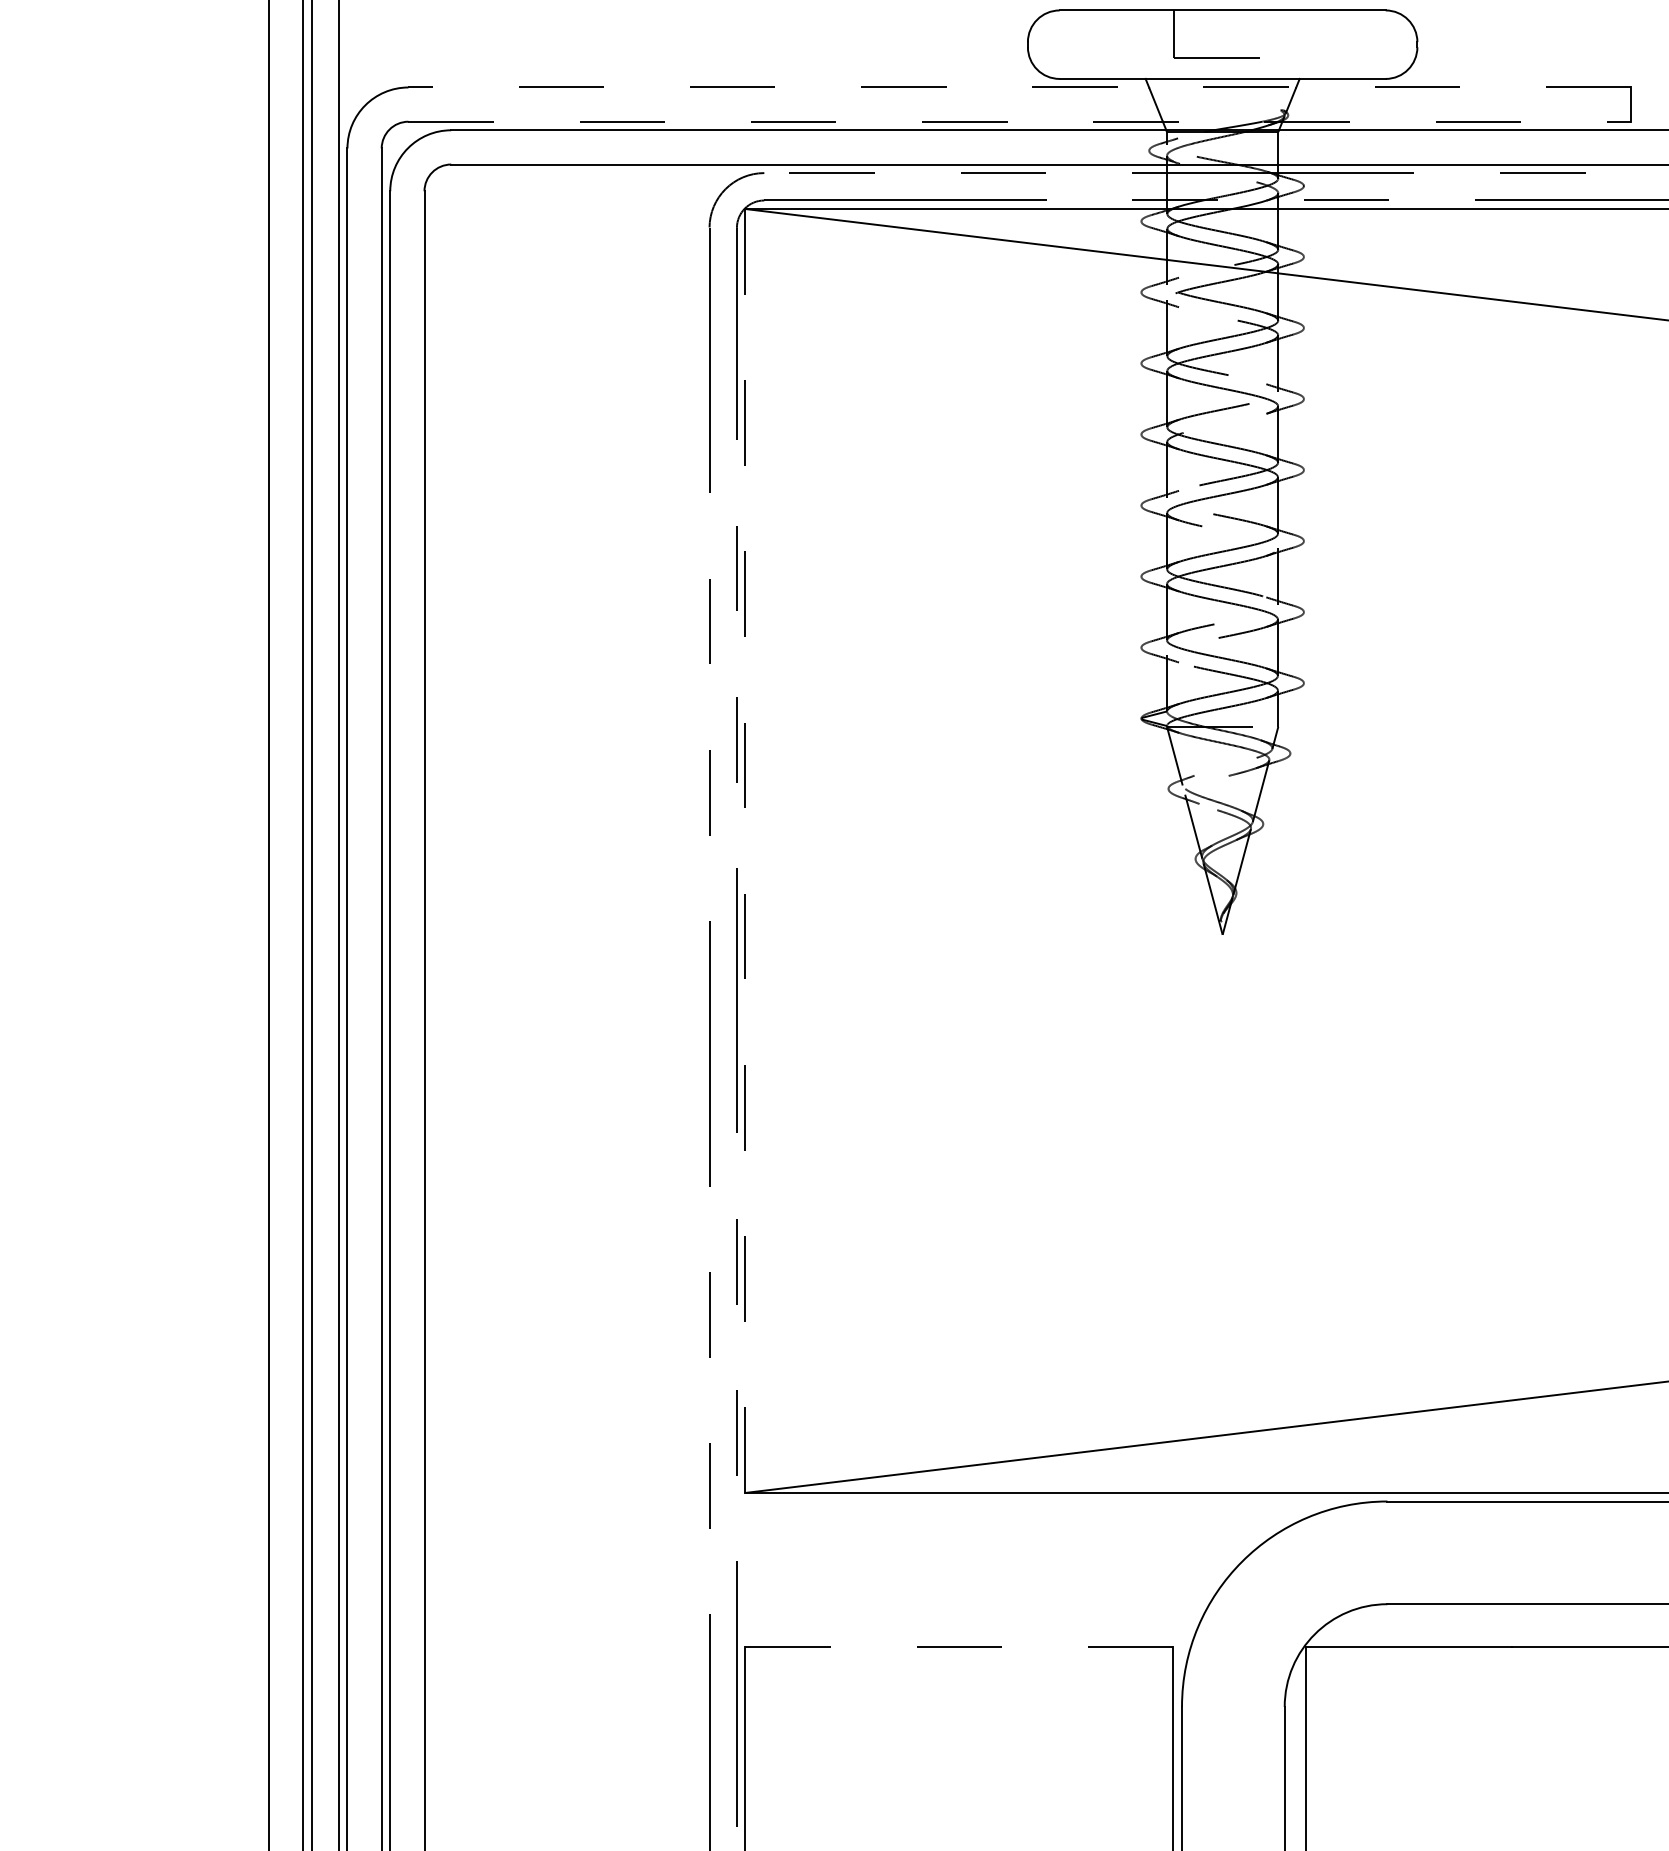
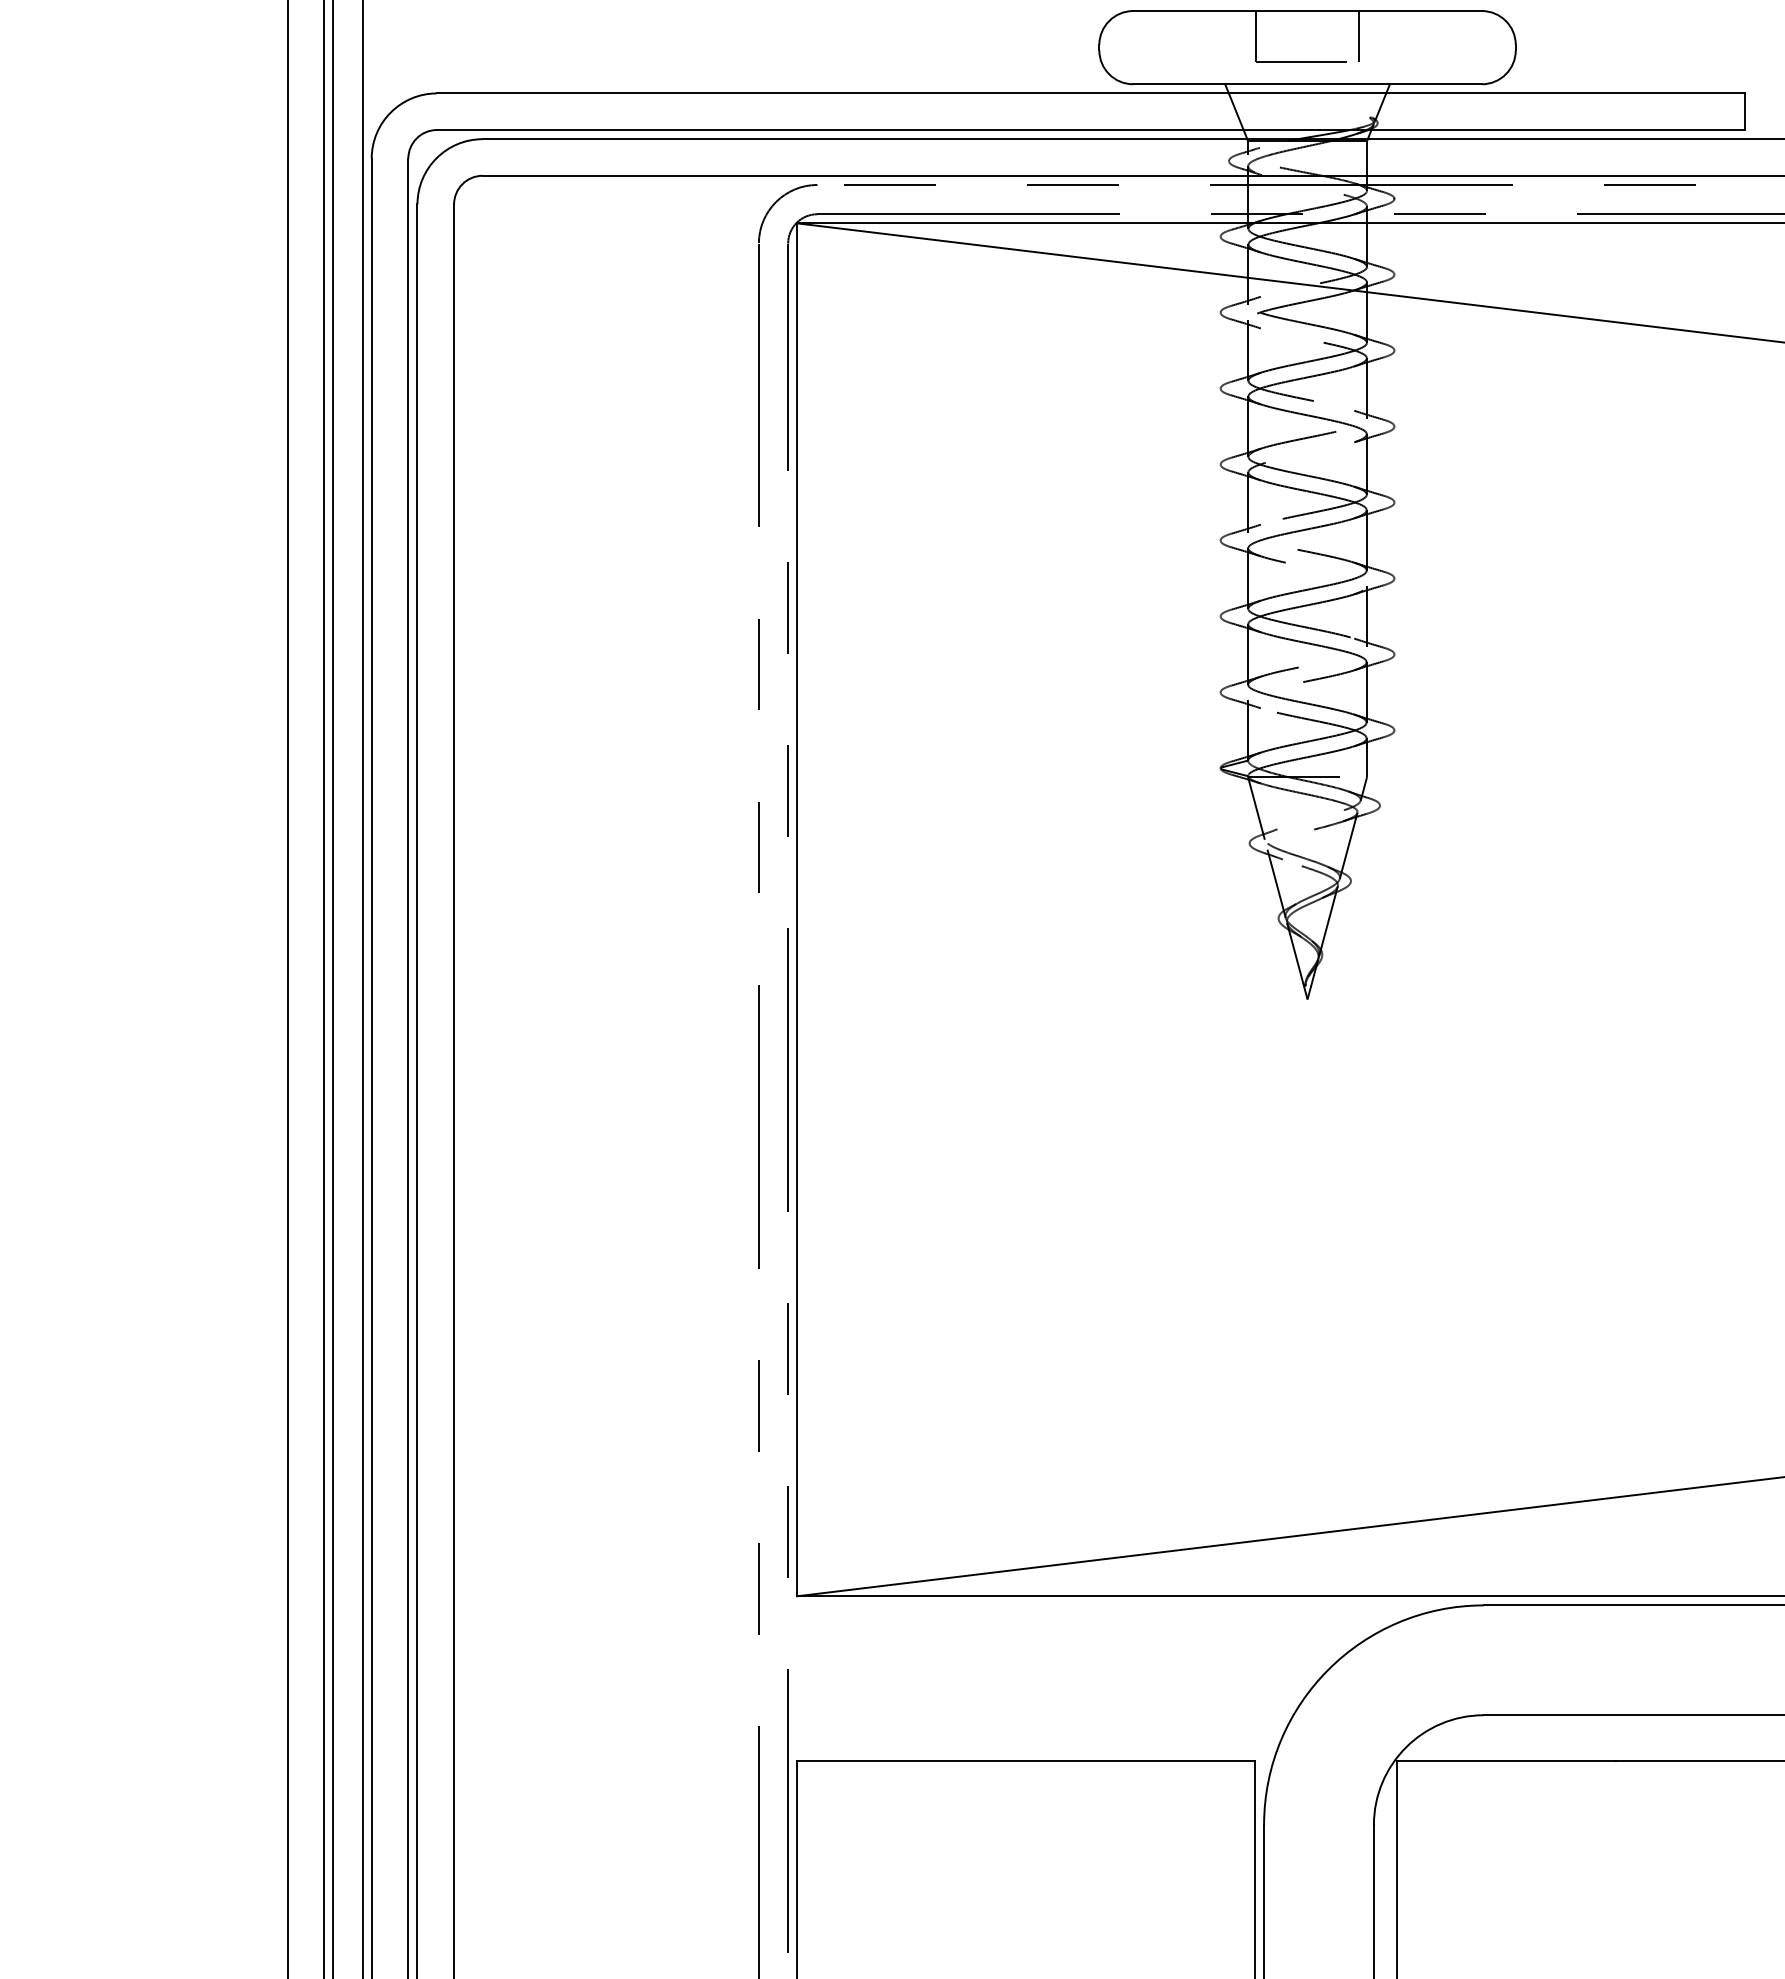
line: (1271, 34) -> (1359, 36), added
line: (1019, 87) -> (1090, 93), dashed -> solid
line: (1019, 122) -> (1090, 130), dashed -> solid
line: (745, 850) -> (797, 909), dashed -> solid
line: (959, 1647) -> (1026, 1761), dashed -> solid

